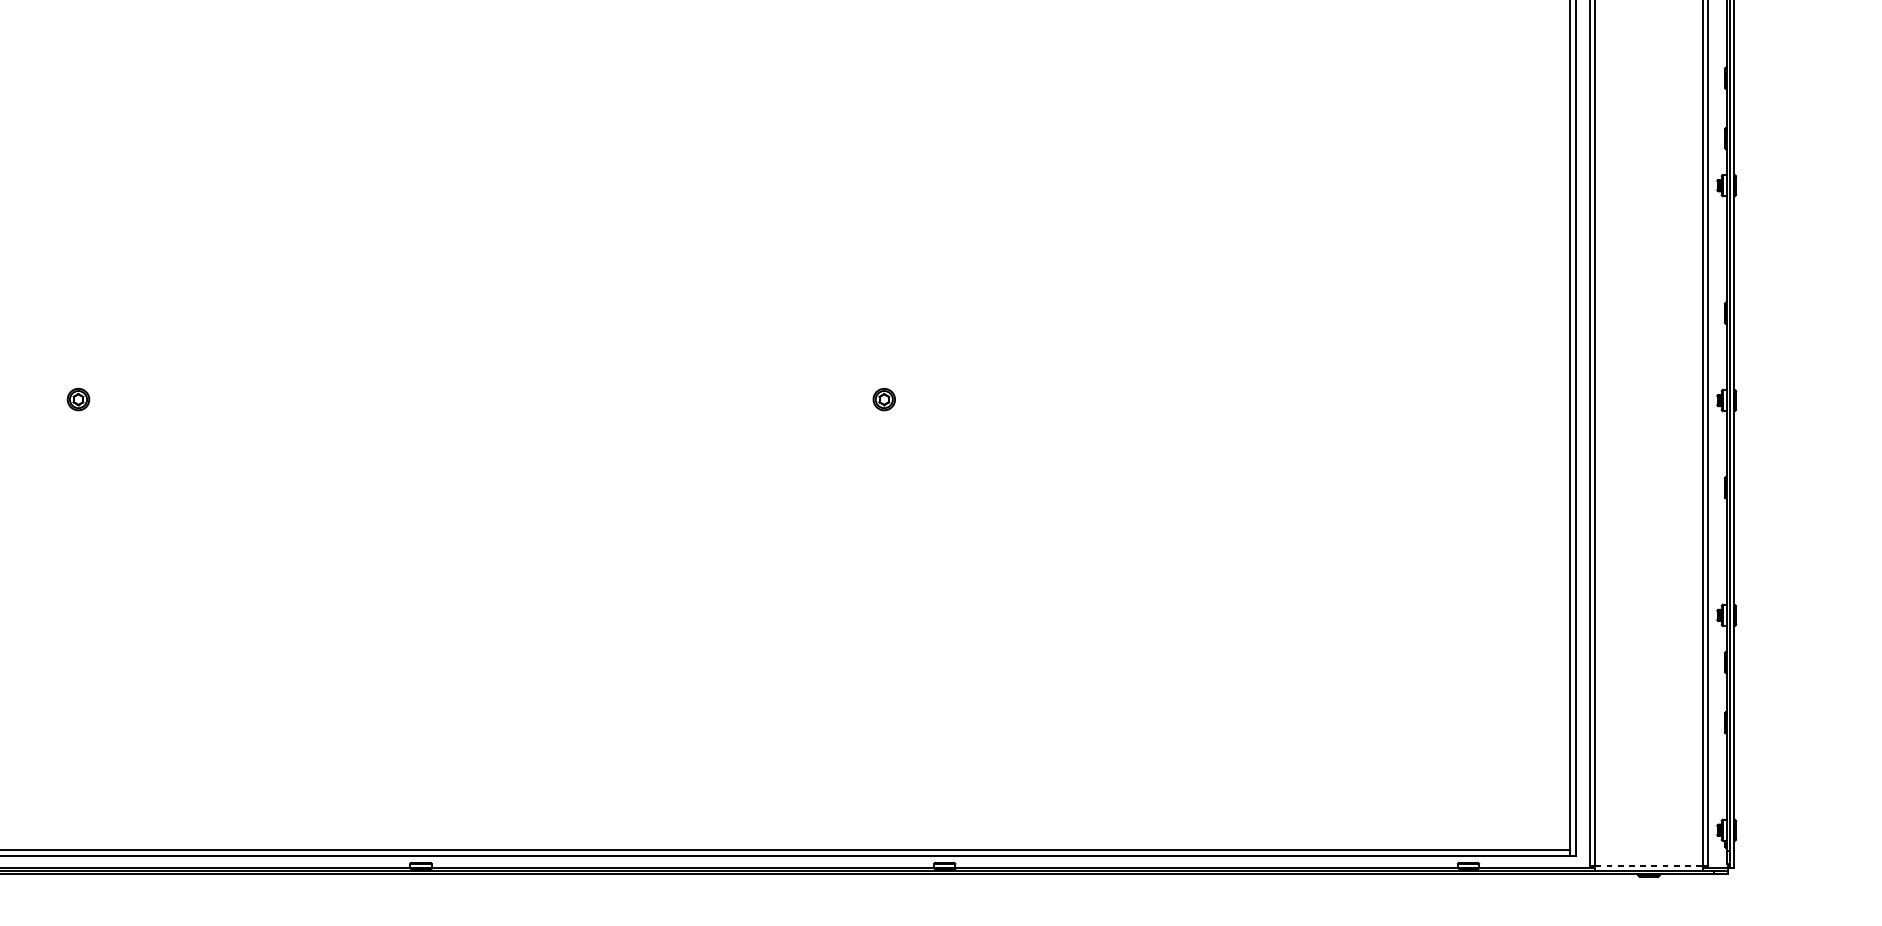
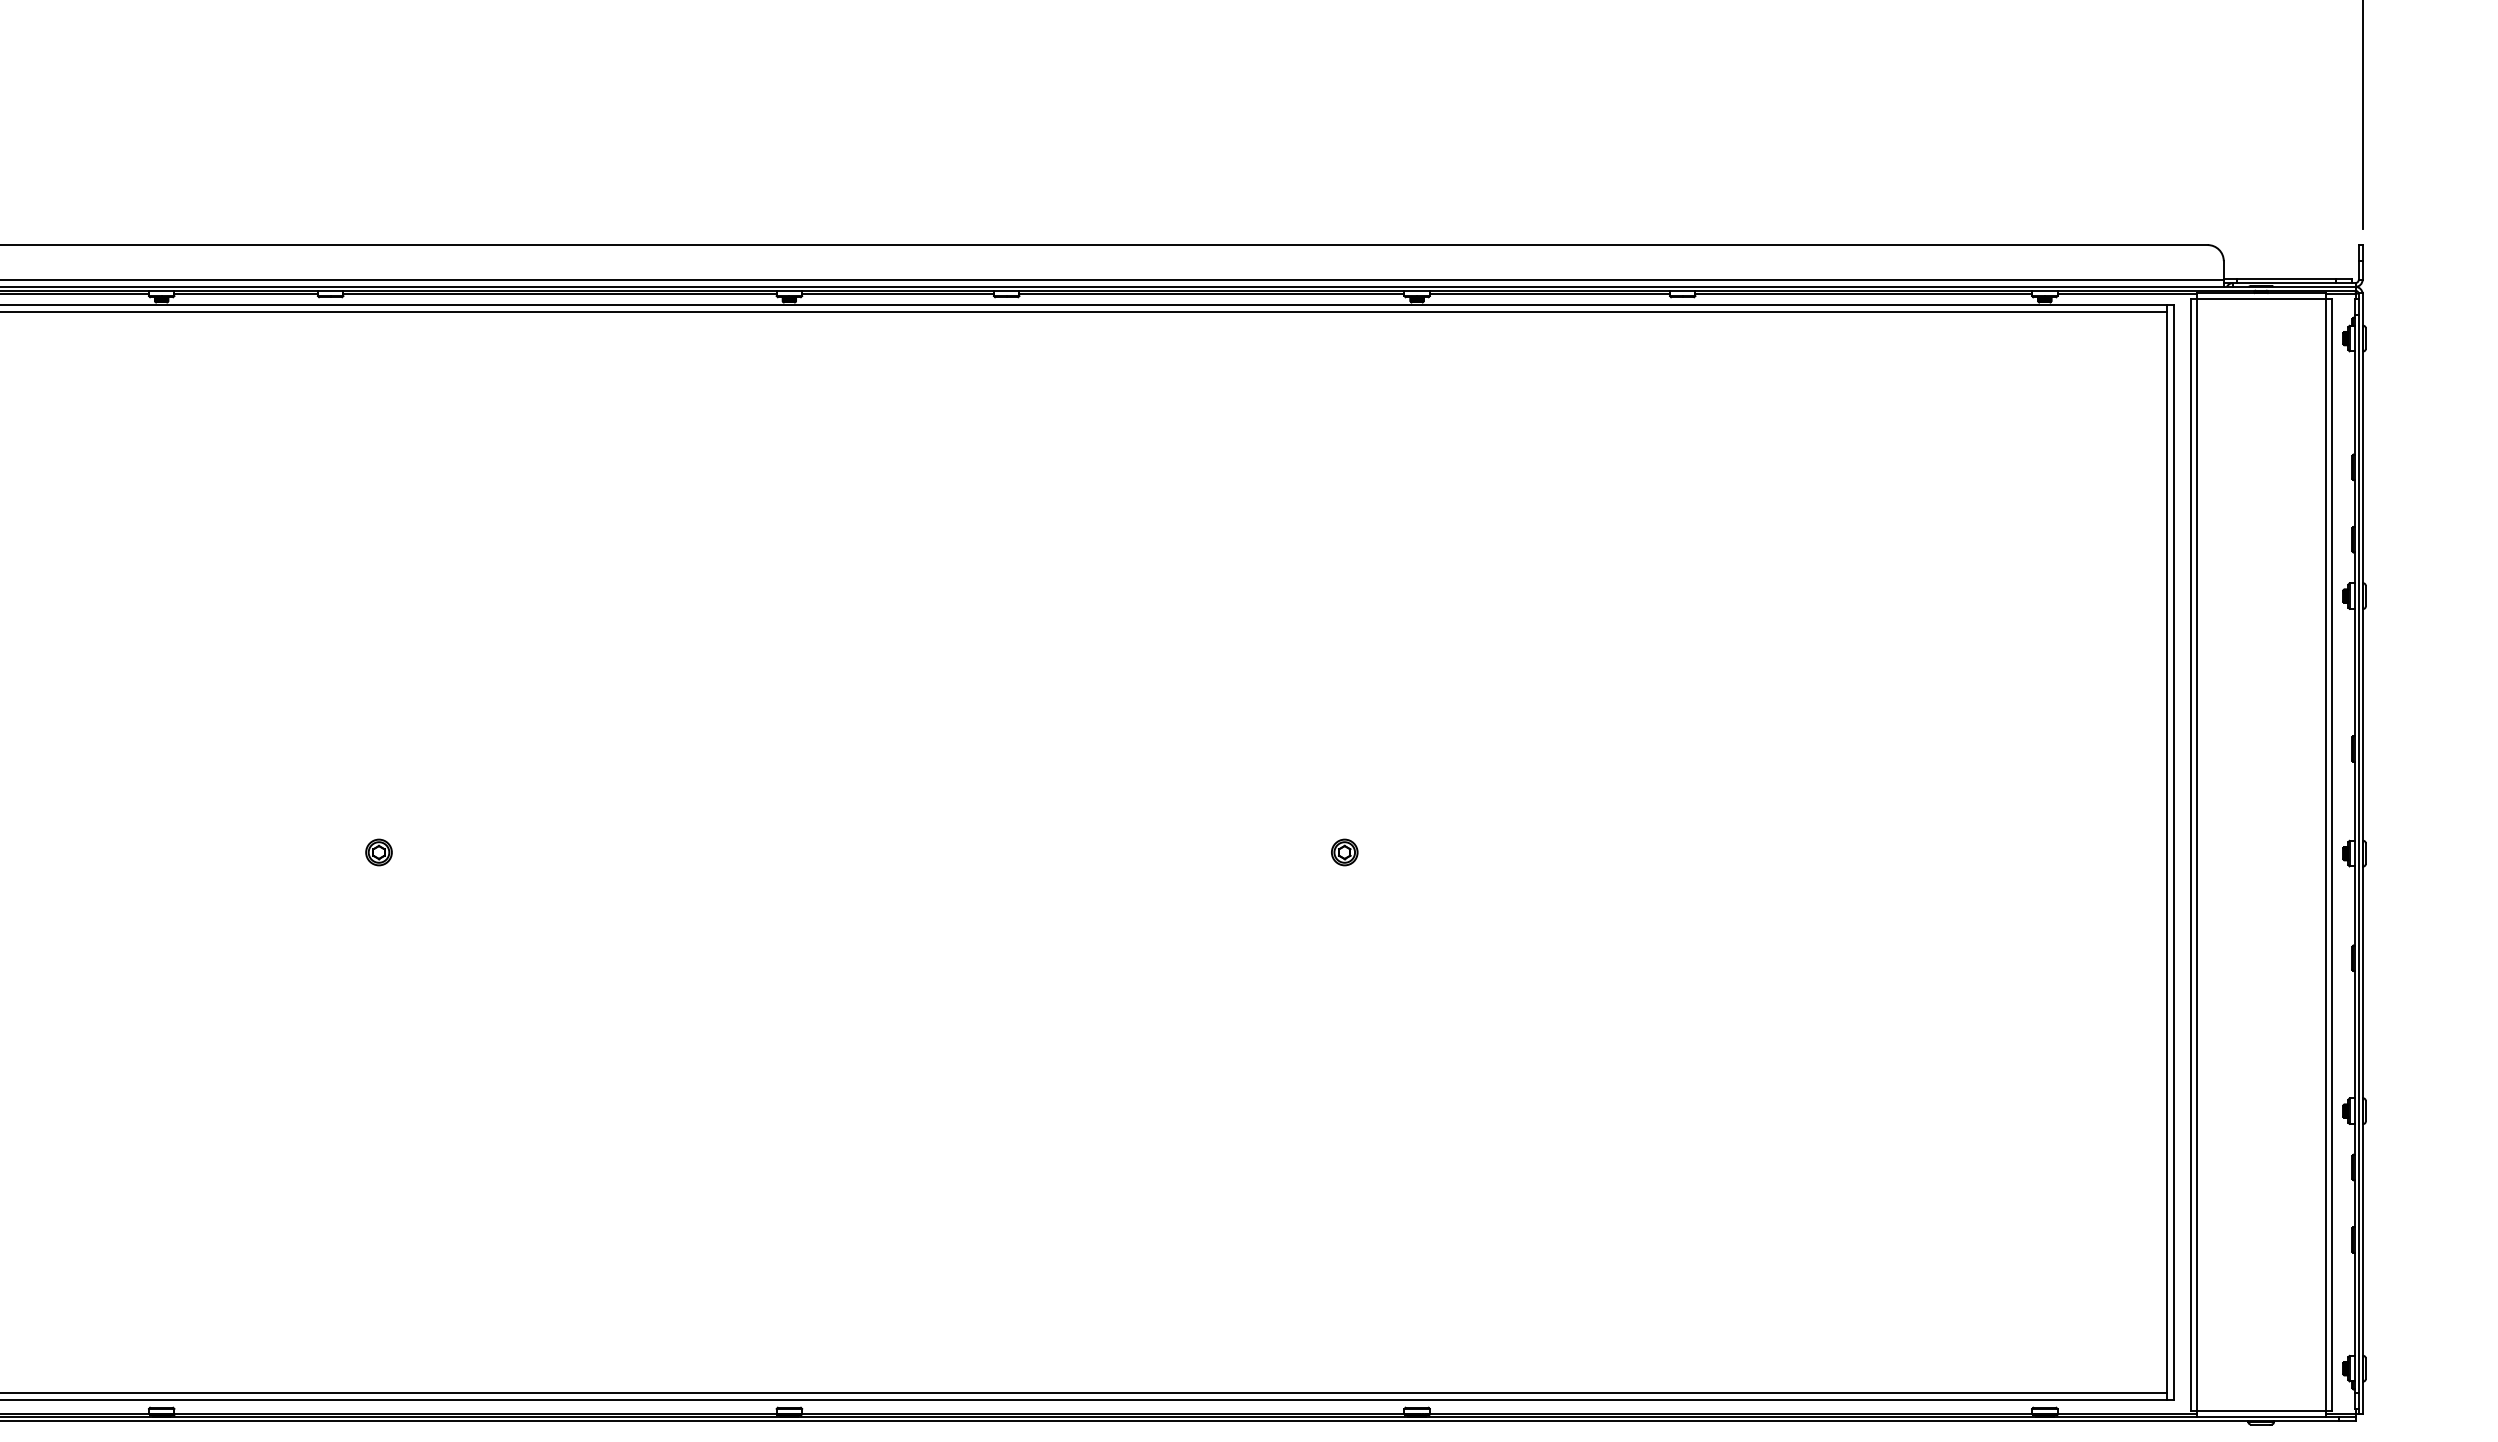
line: (1649, 866) -> (2261, 1411), dashed -> solid

